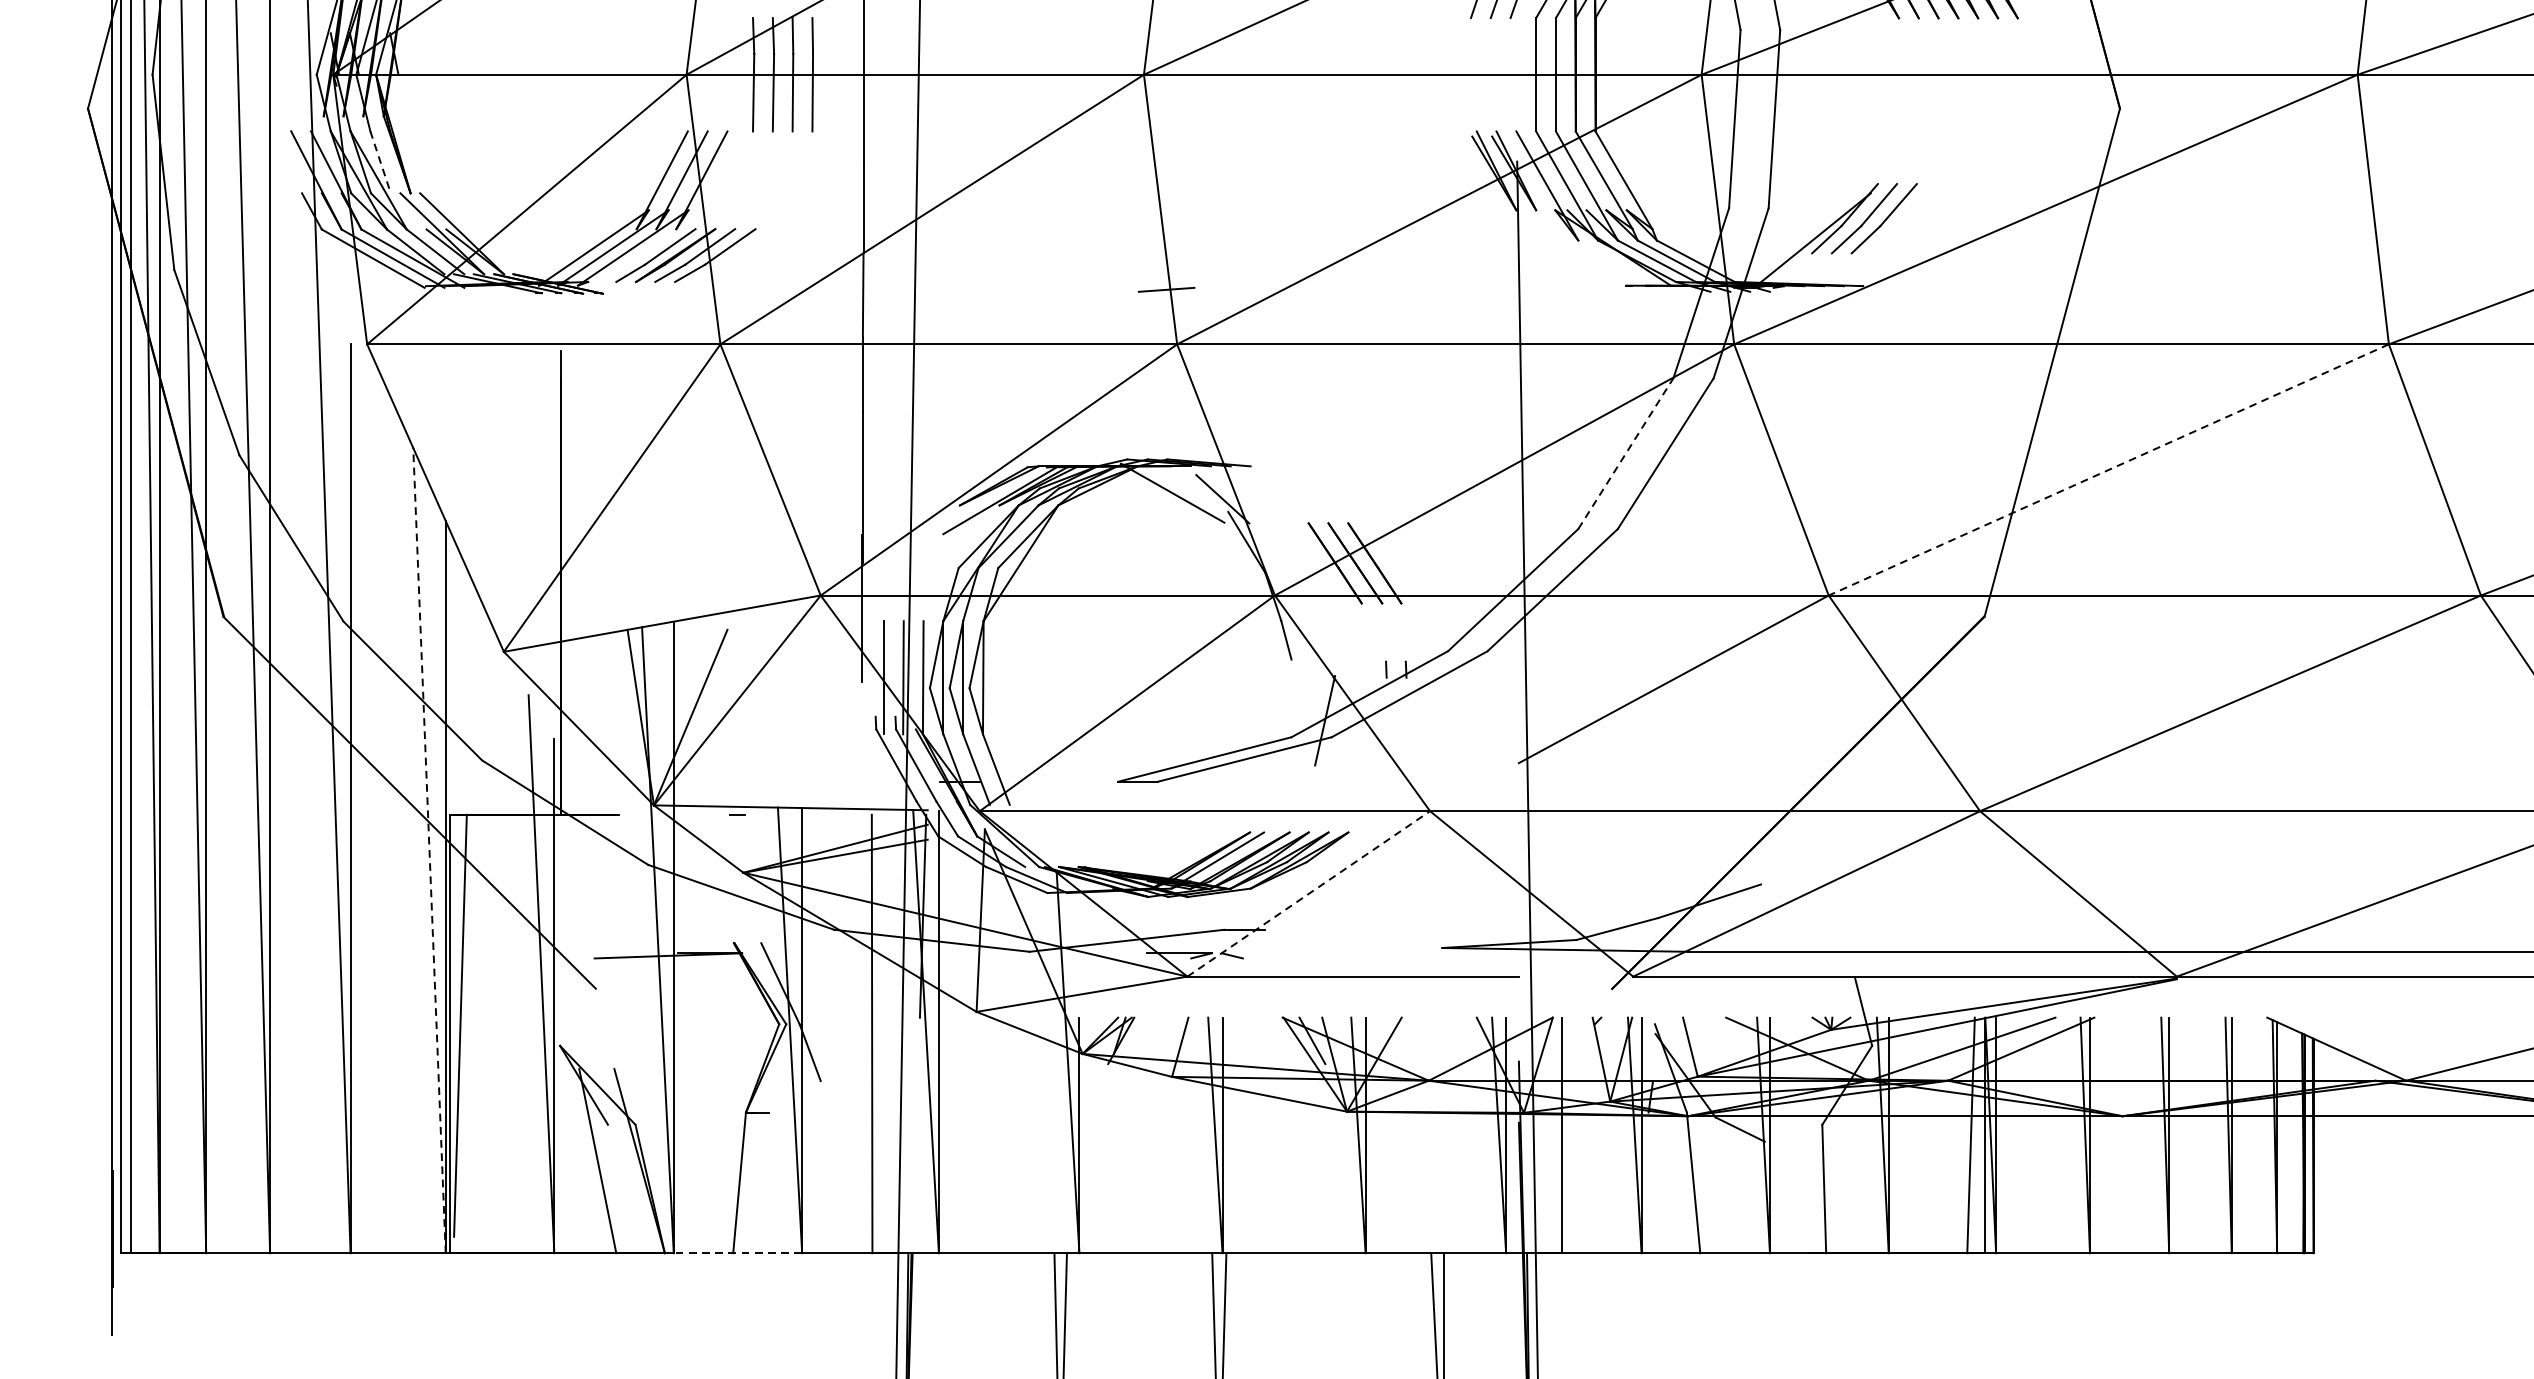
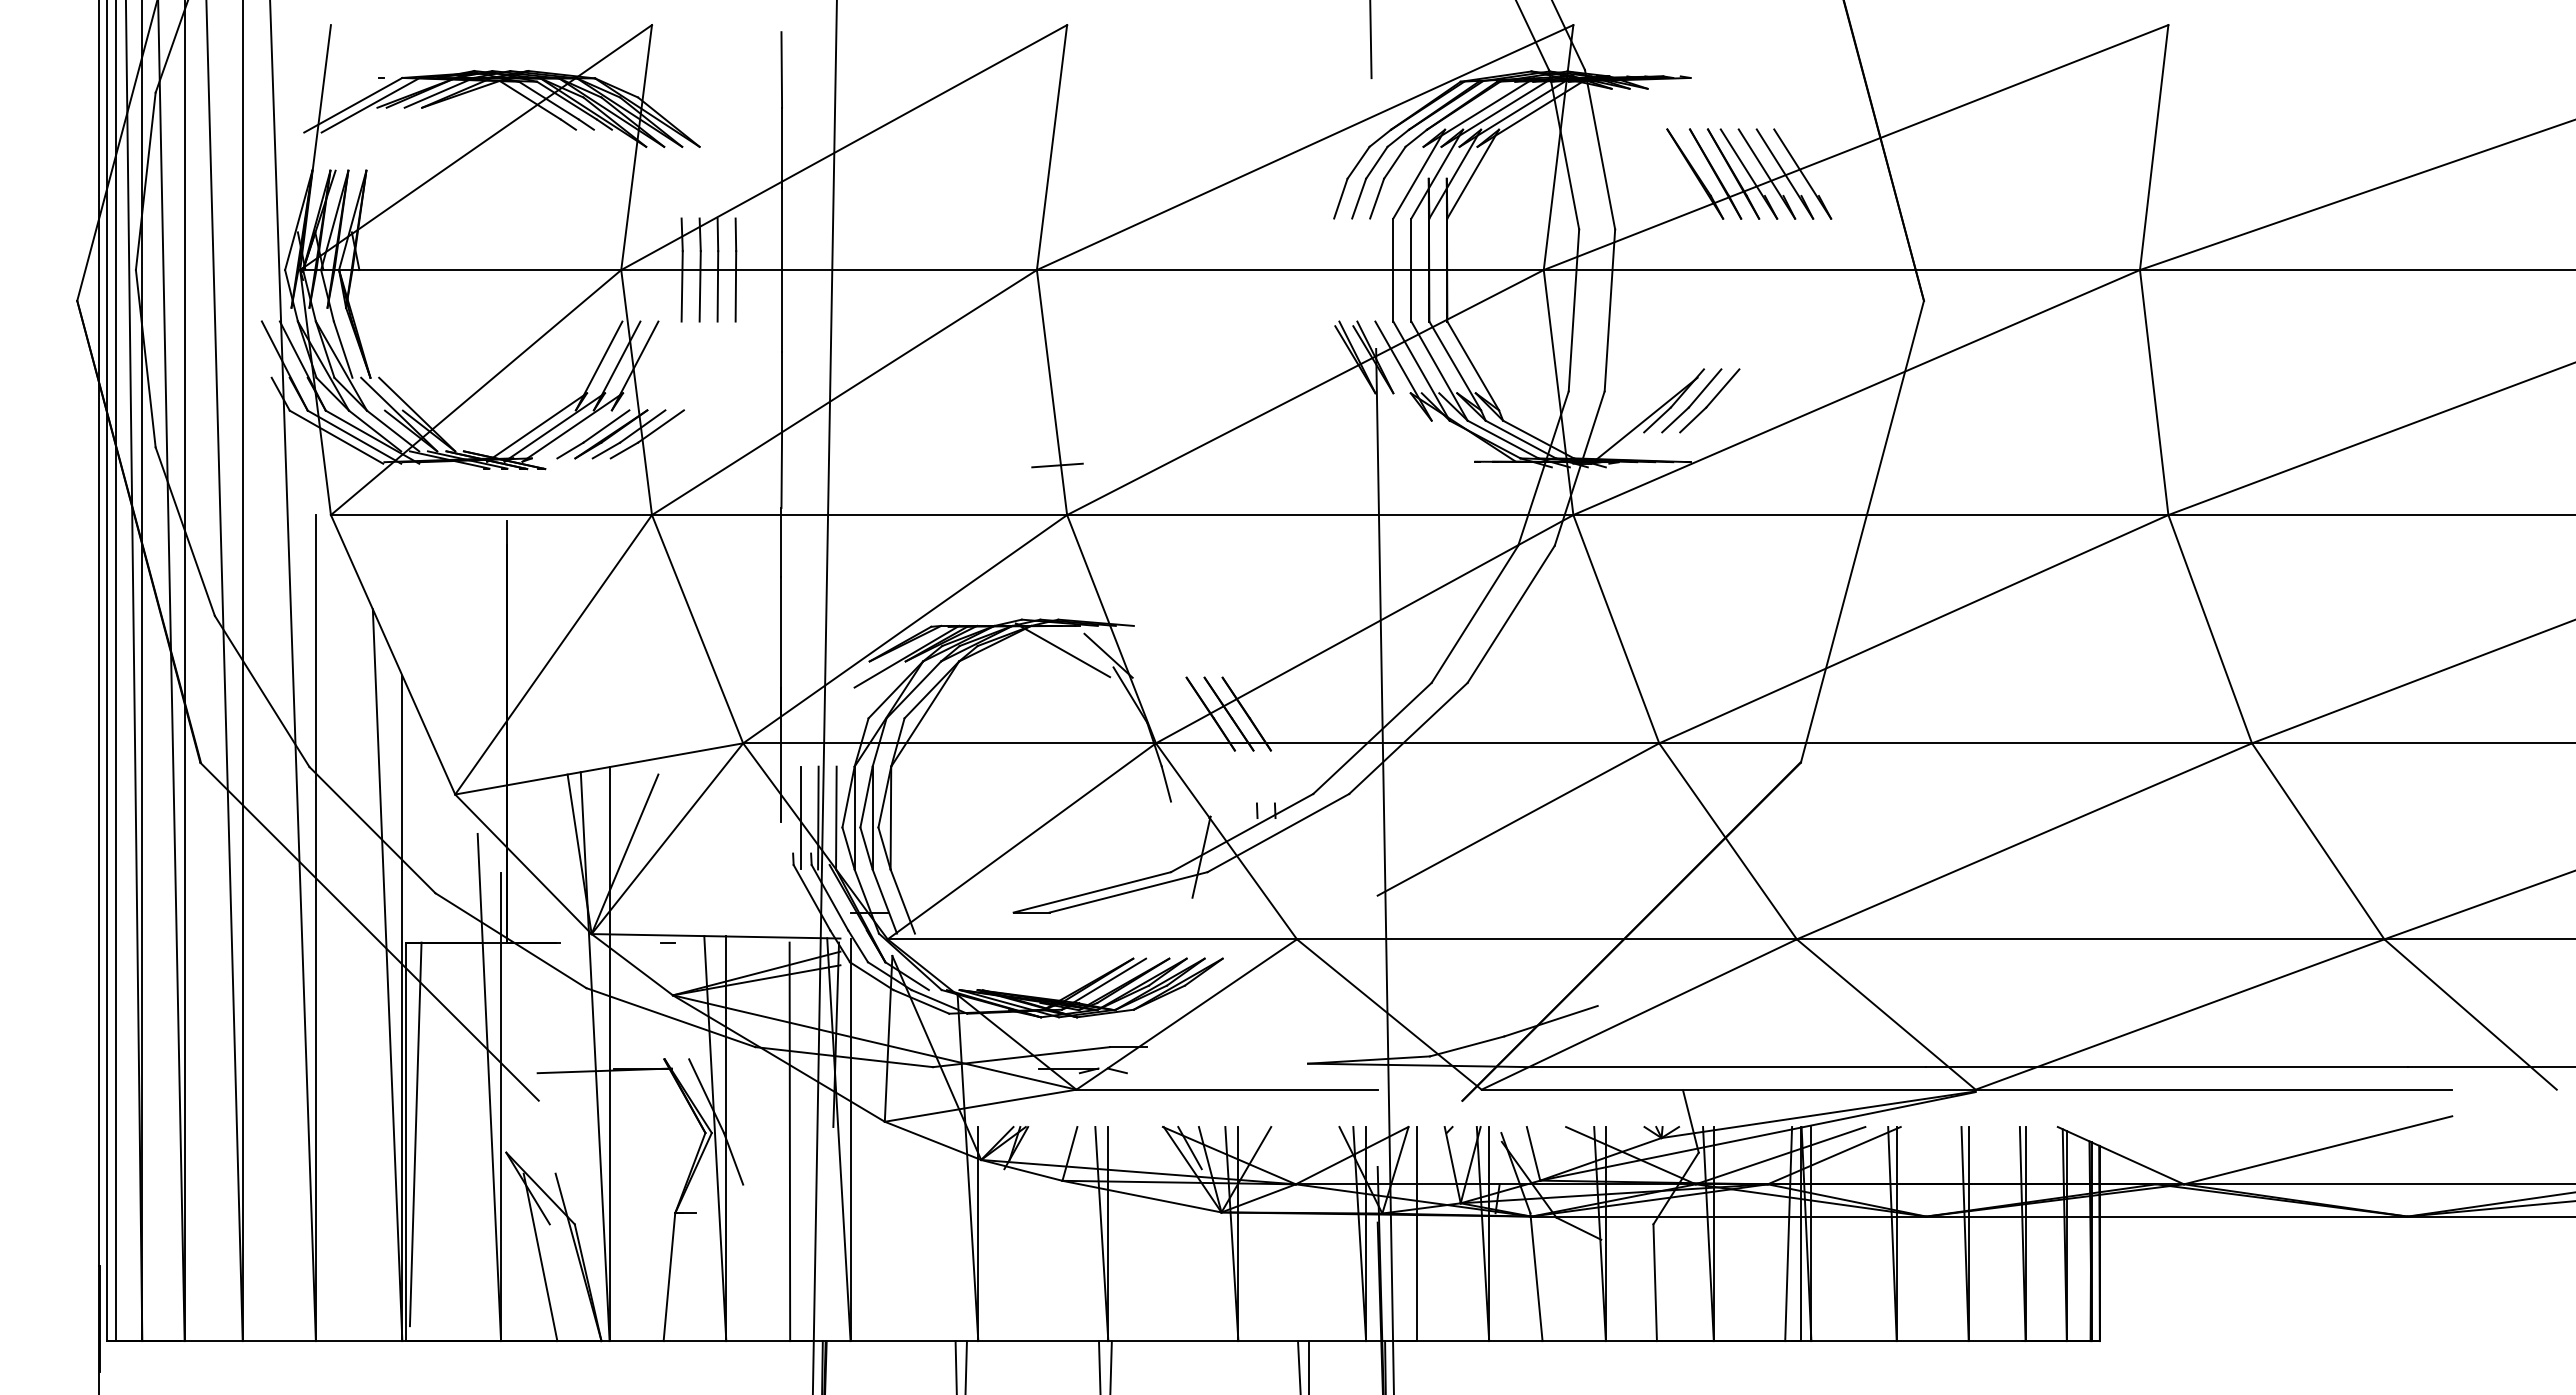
line: (380, 162) -> (343, 349), dashed -> solid
line: (1626, 452) -> (1475, 613), dashed -> solid
line: (2108, 470) -> (1913, 629), dashed -> solid
line: (429, 849) -> (387, 974), dashed -> solid
line: (1309, 893) -> (1187, 1014), dashed -> solid
line: (737, 1253) -> (667, 1341), dashed -> solid

